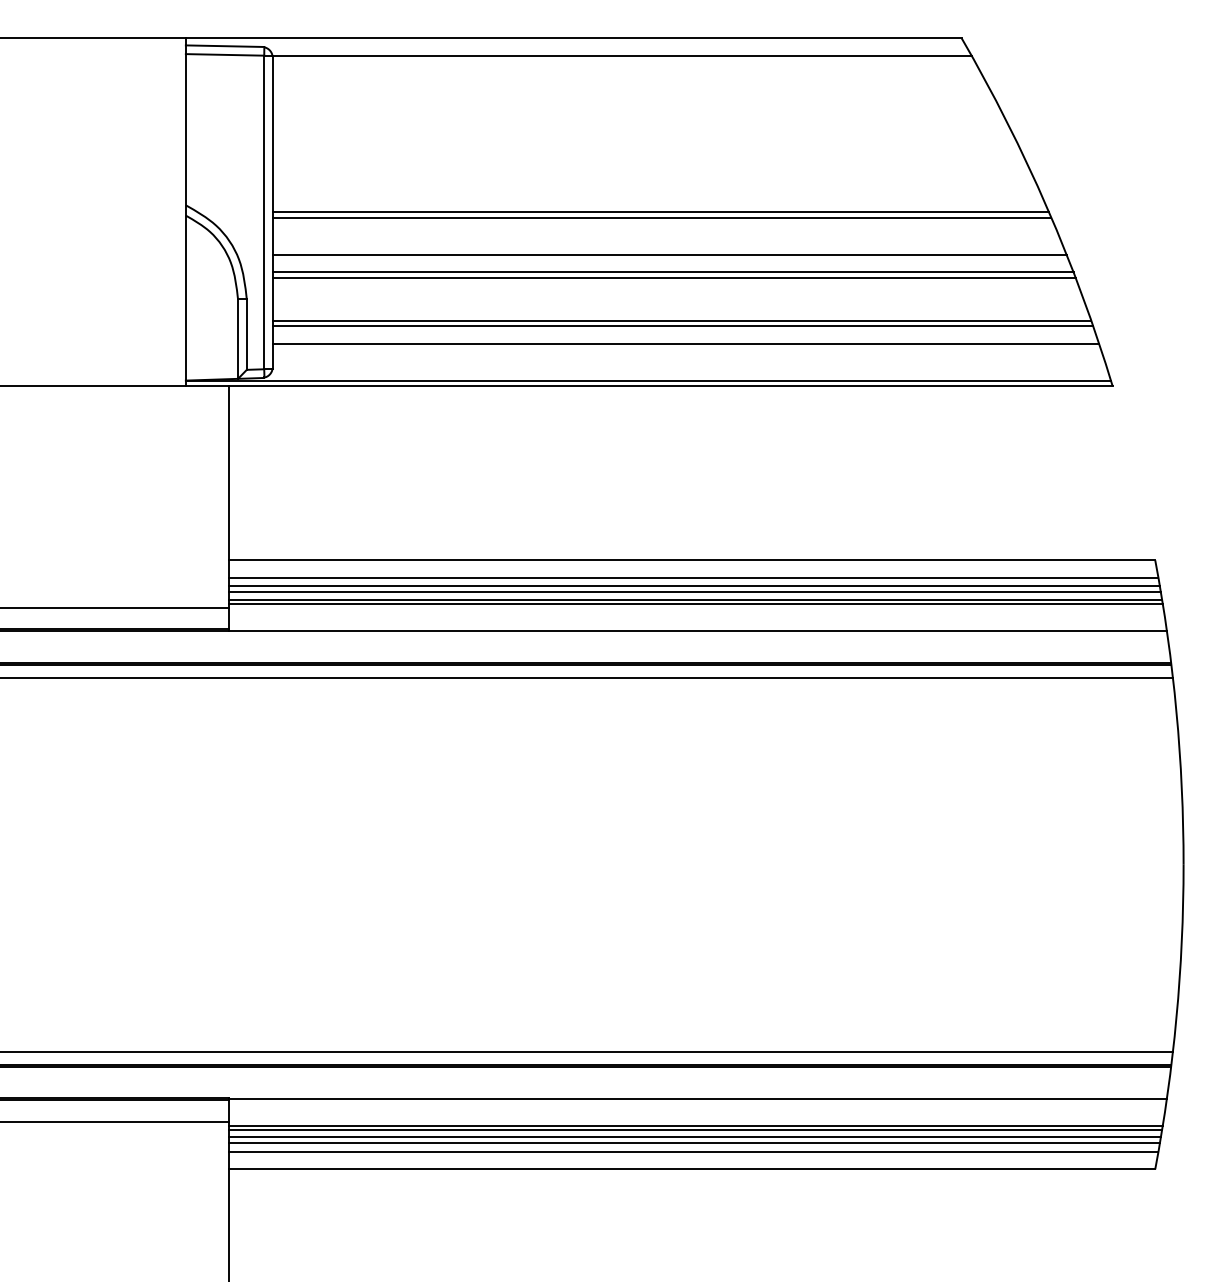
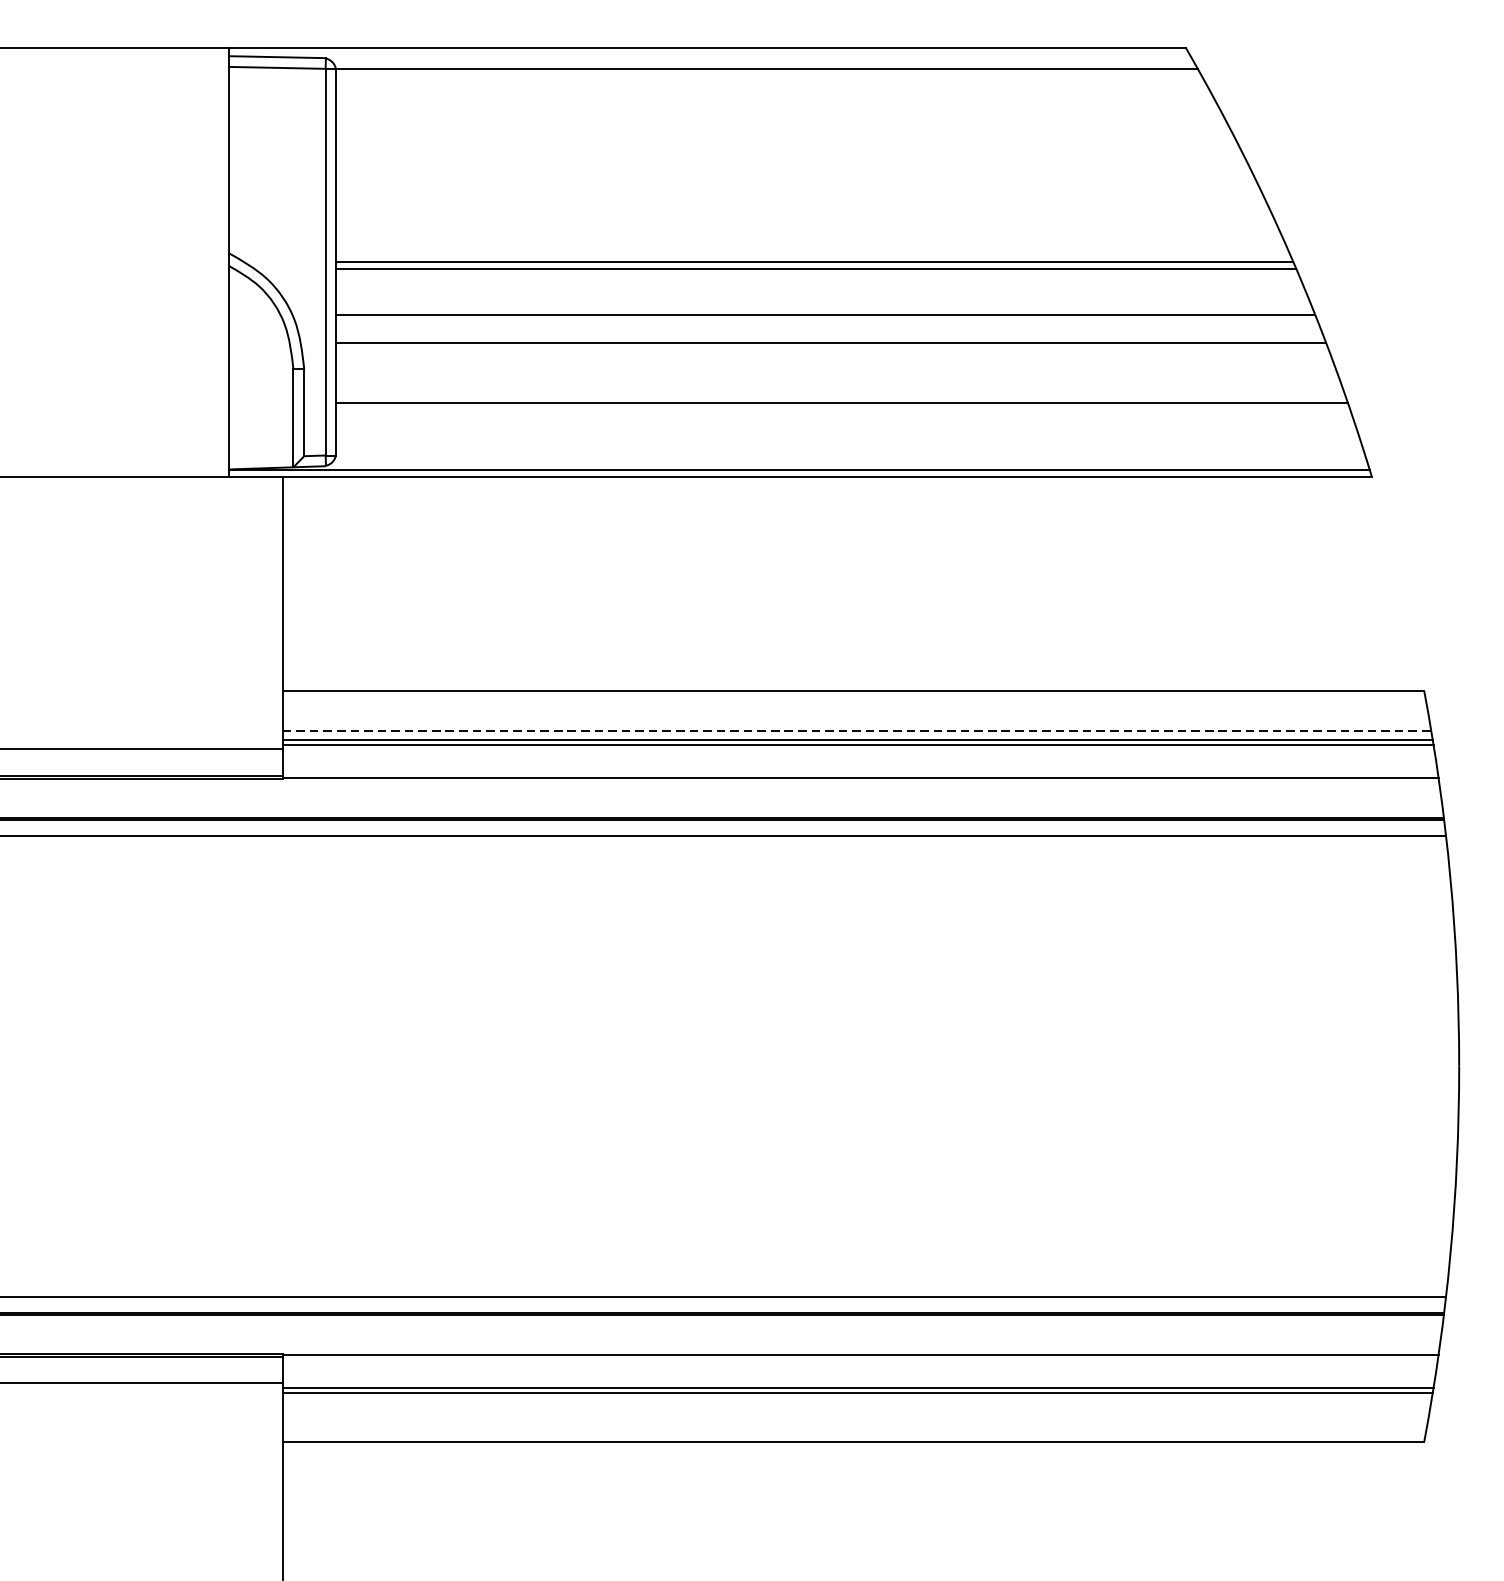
line: (672, 272) -> (829, 336), removed
line: (681, 321) -> (840, 396), removed
line: (685, 343) -> (845, 423), removed
line: (693, 577) -> (854, 712), removed
line: (694, 586) -> (856, 723), removed
line: (695, 592) -> (857, 730), solid -> dashed
line: (694, 1137) -> (856, 1402), removed
line: (694, 1143) -> (856, 1410), removed
line: (693, 1151) -> (854, 1419), removed

